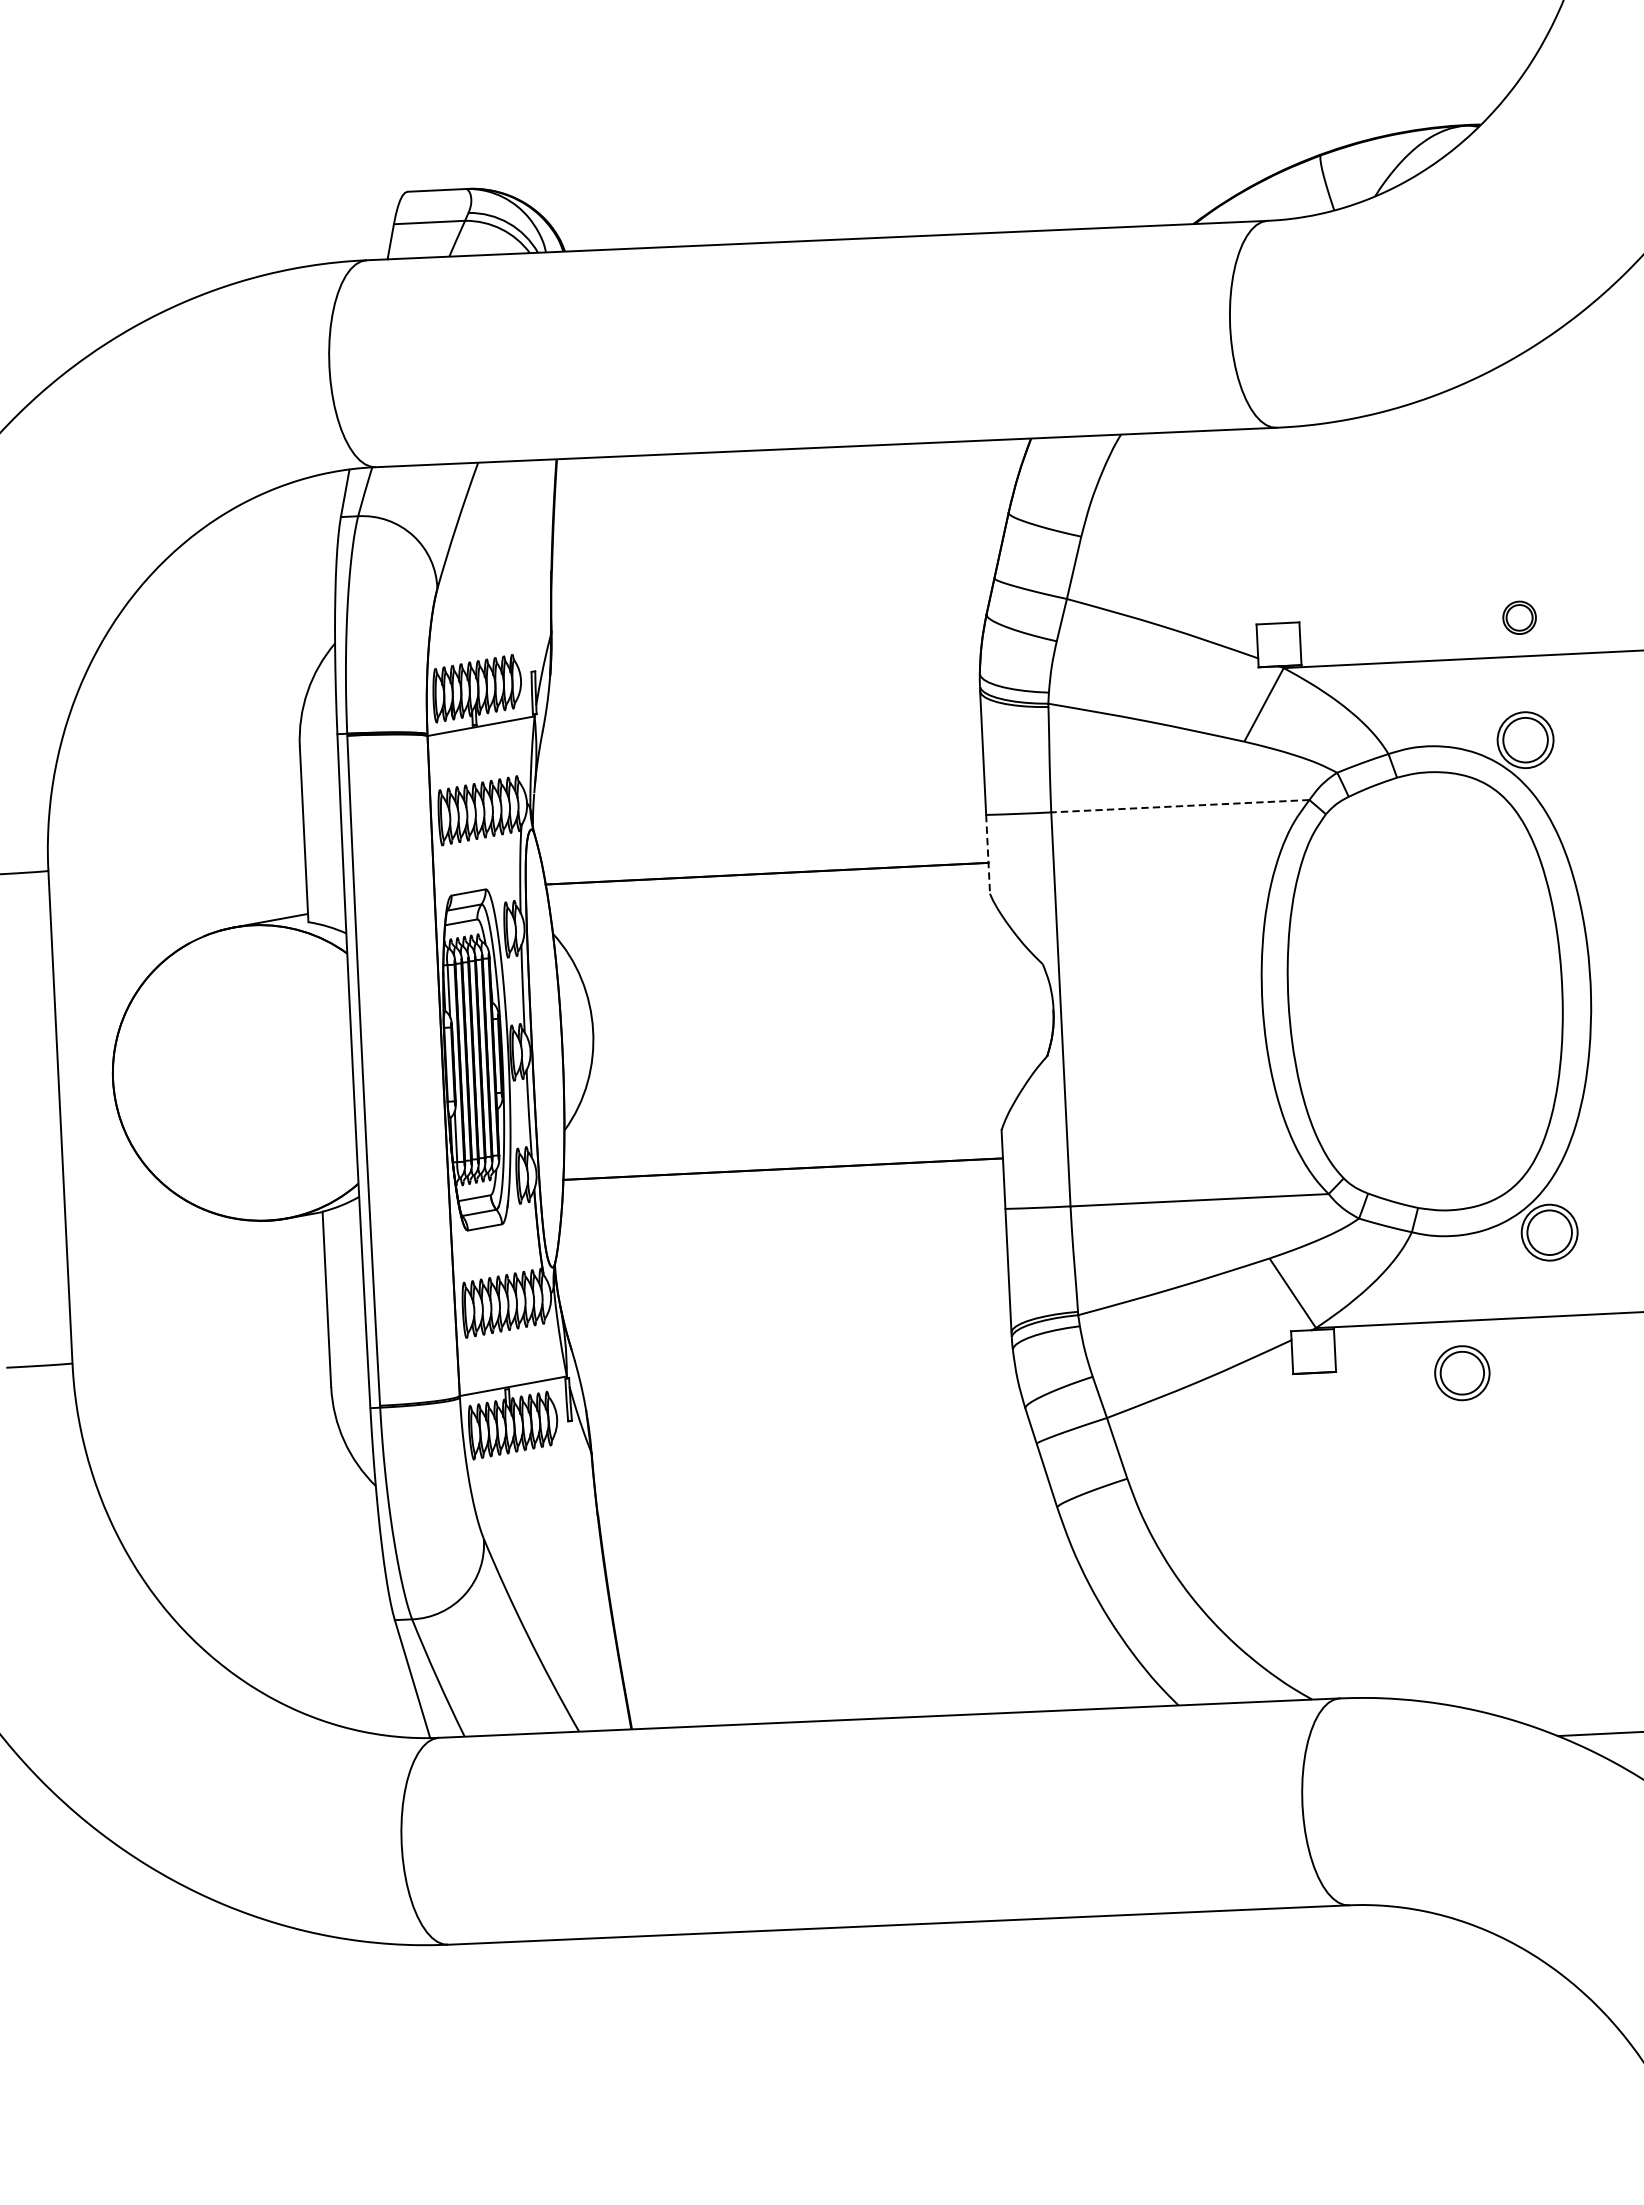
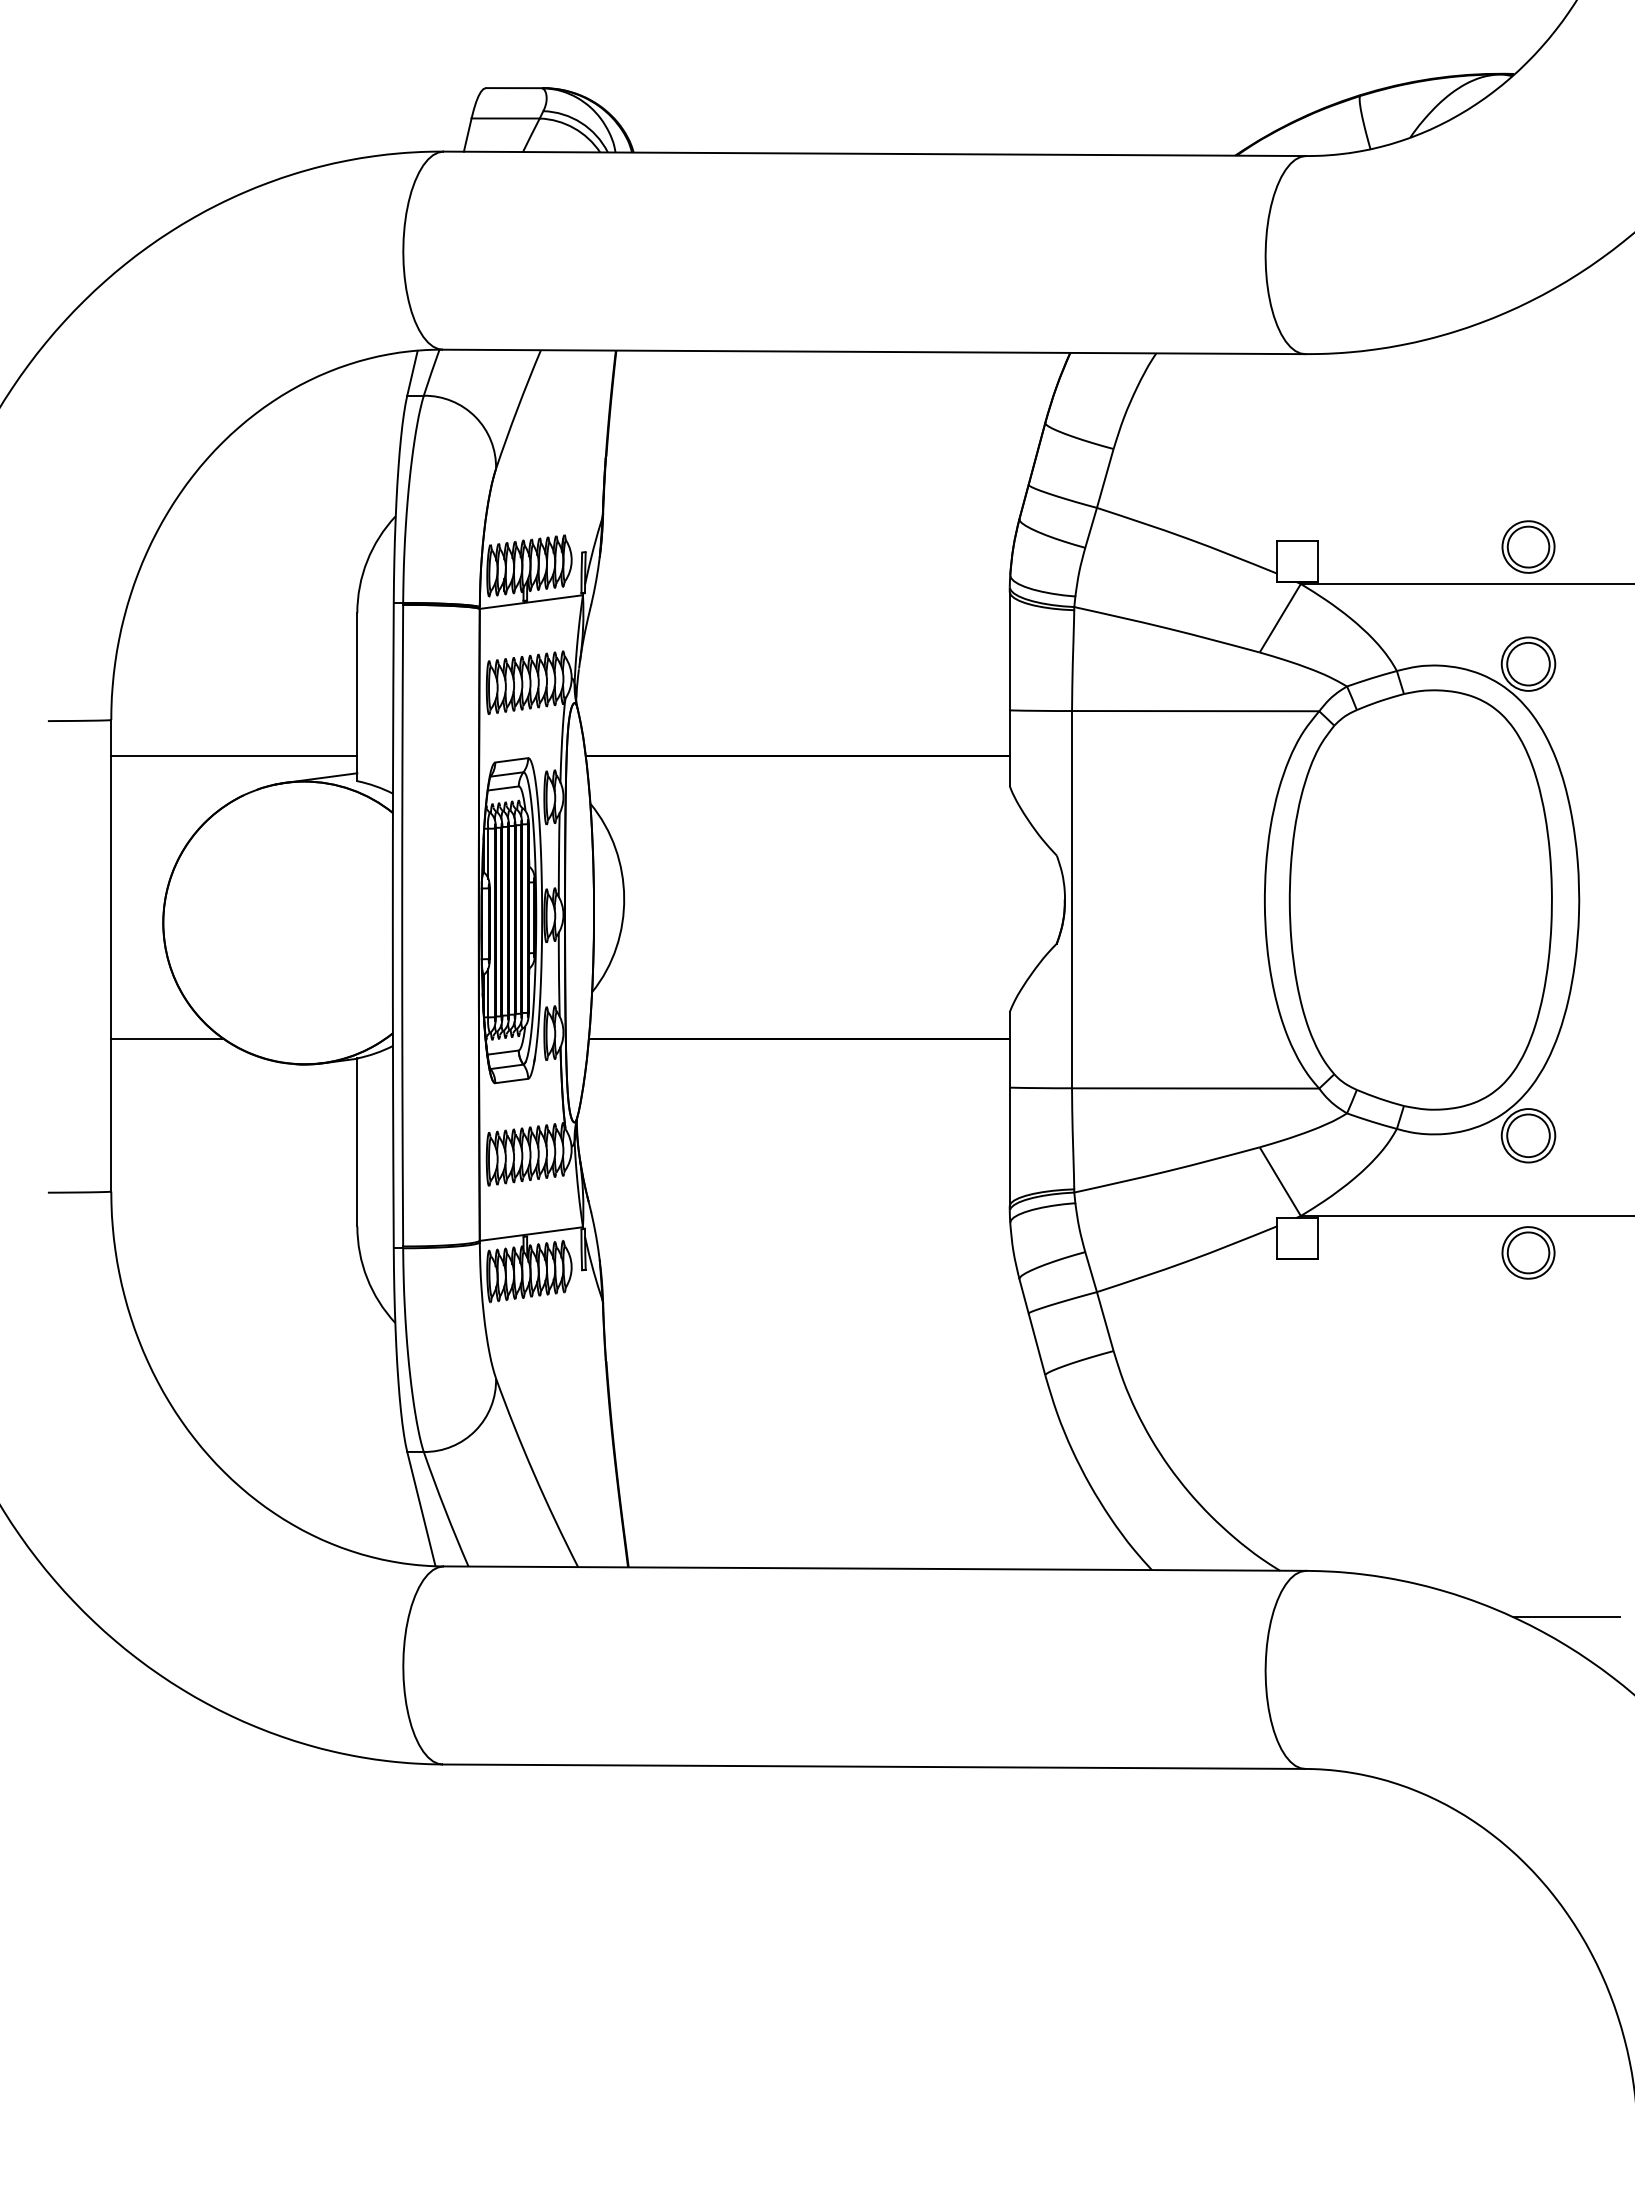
part: (1519, 617) -> (1528, 546), size x1.67
line: (1180, 806) -> (1195, 711), dashed -> solid
line: (987, 854) -> (1009, 748), dashed -> solid
line: (178, 902) -> (234, 756), added
line: (123, 1201) -> (167, 1039), added
part: (1462, 1372) -> (1528, 1252), moved

